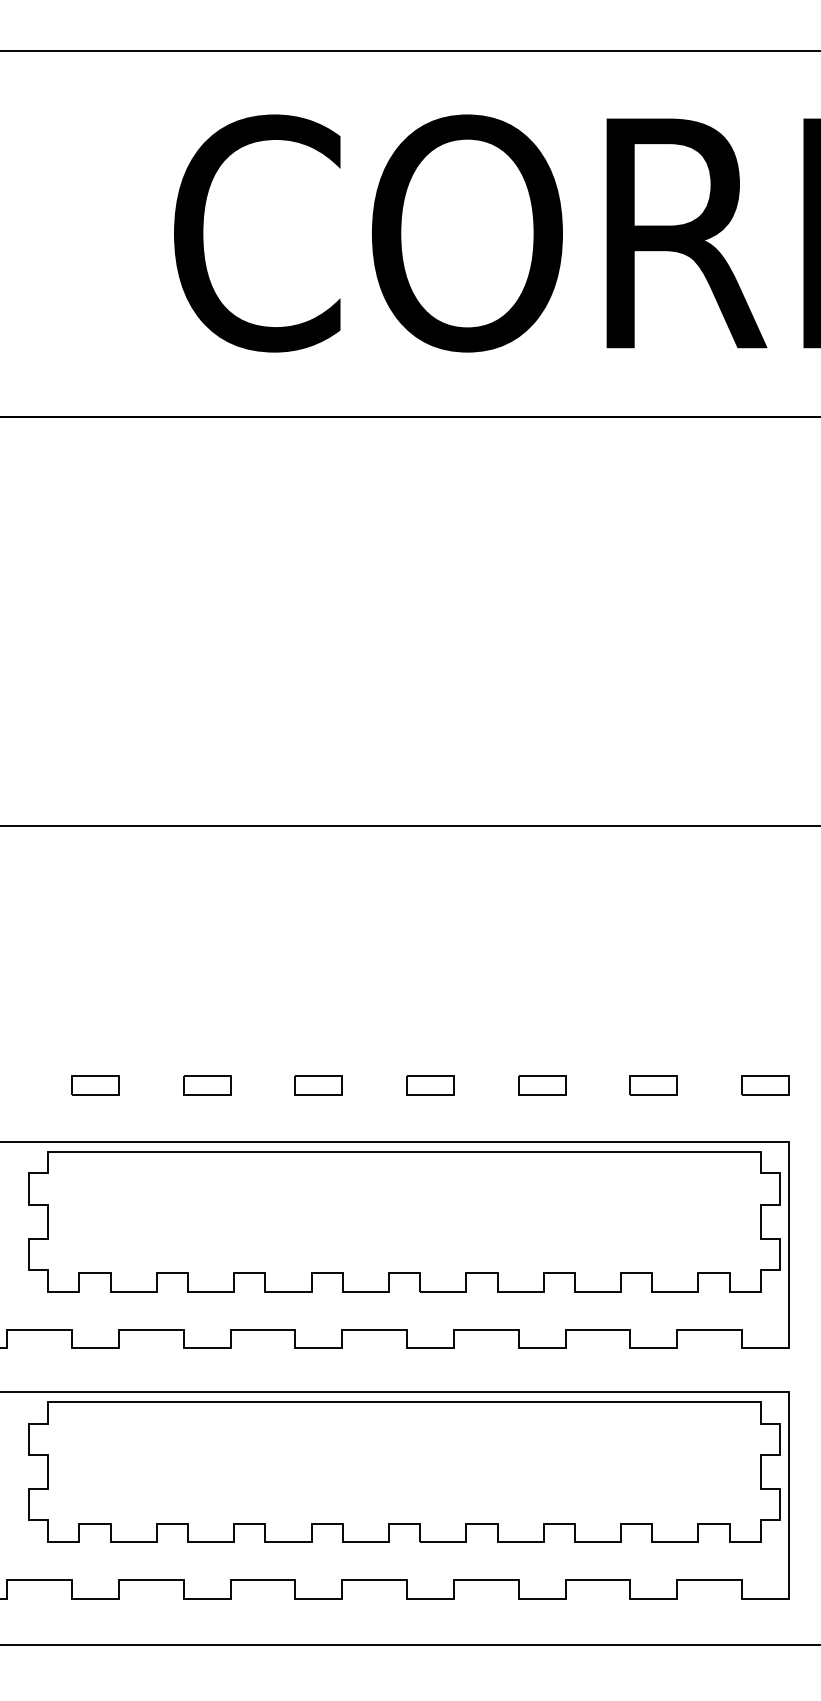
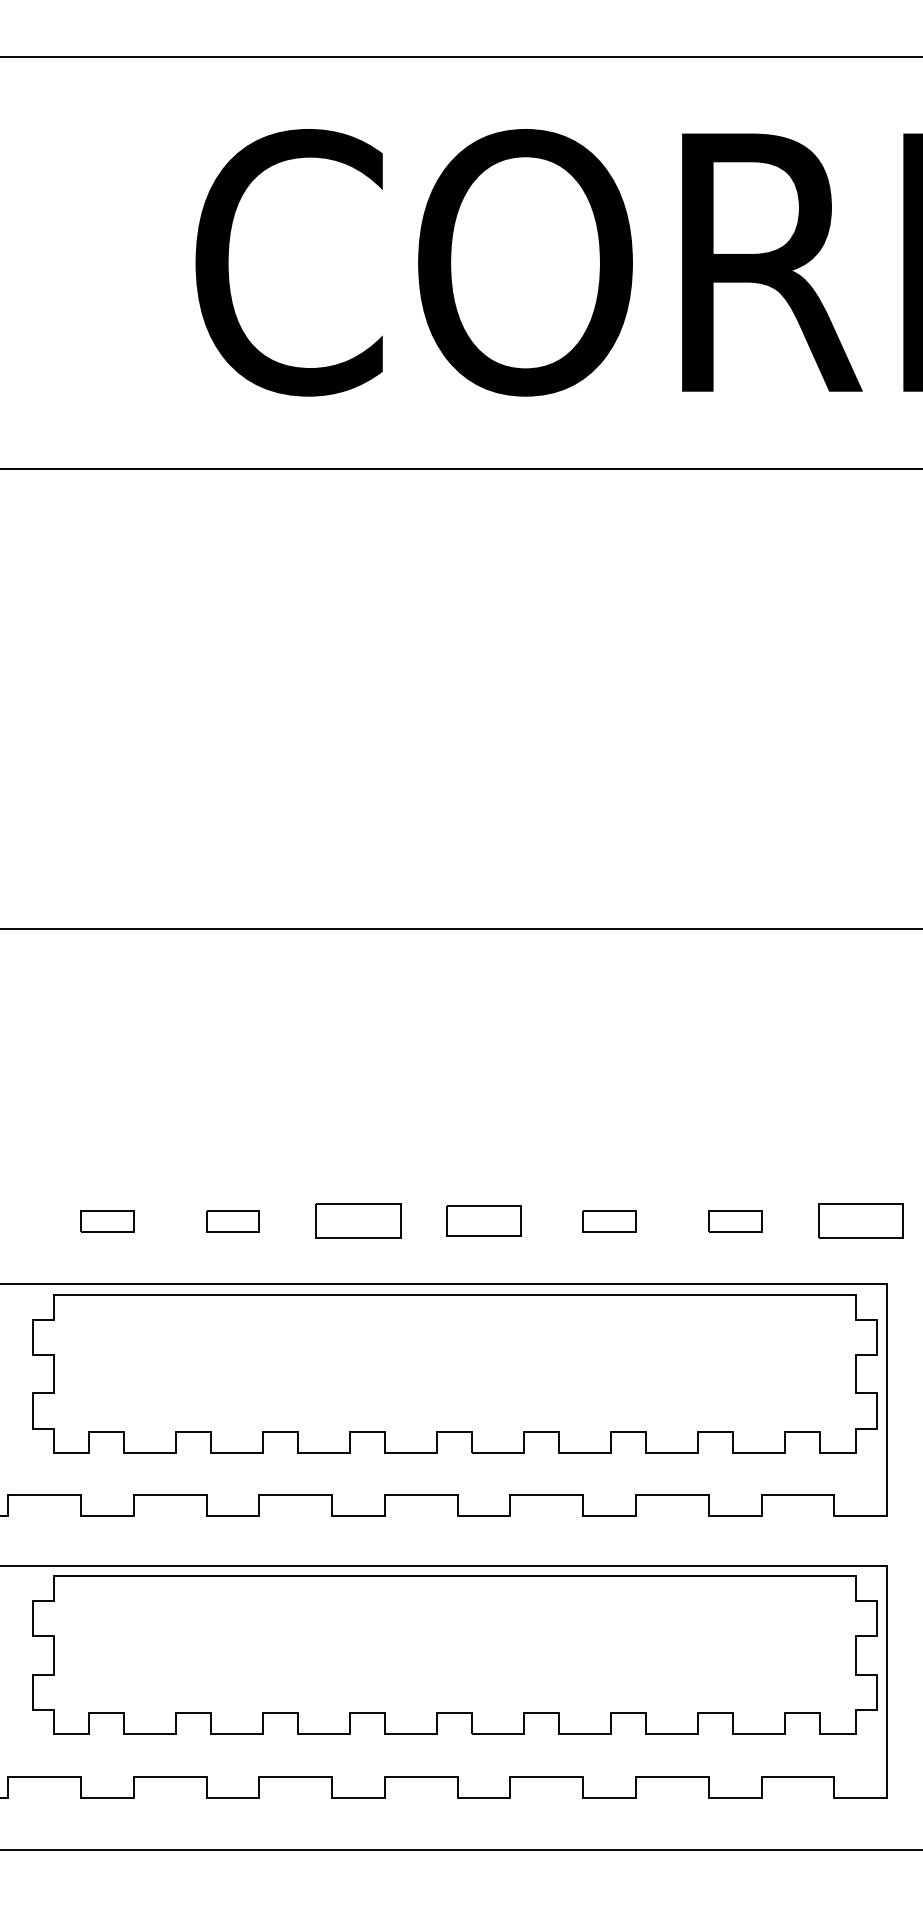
part: (318, 1086) -> (358, 1221), size x1.6
part: (430, 1086) -> (483, 1221), size x1.4
part: (765, 1086) -> (860, 1221), size x1.6

